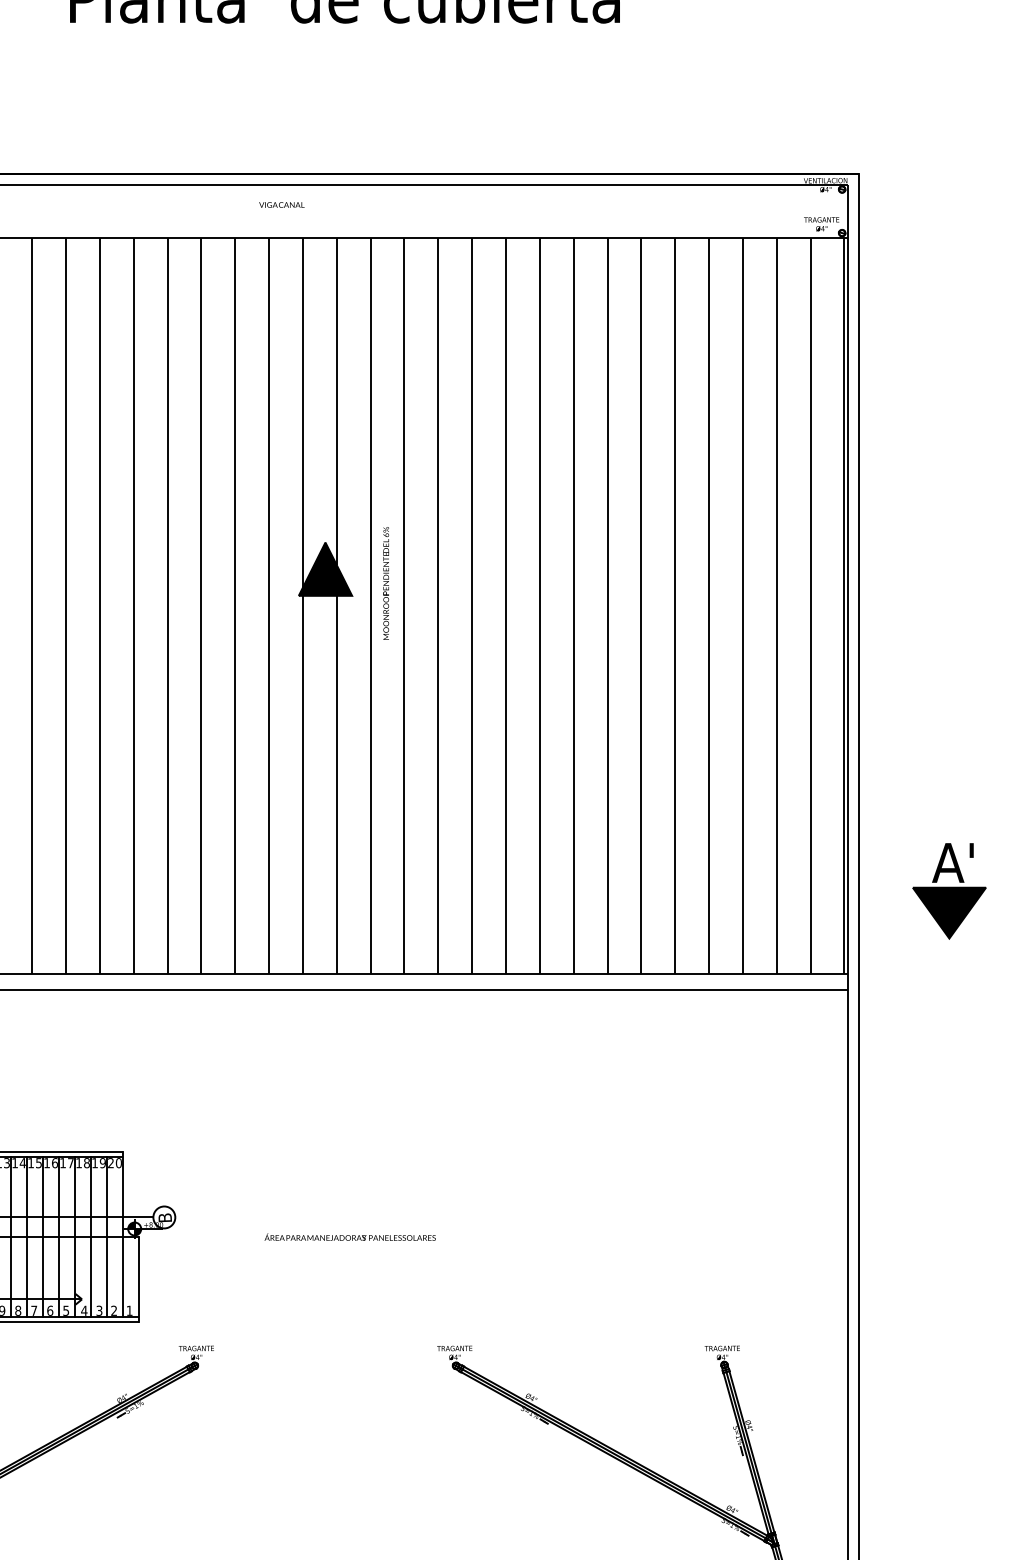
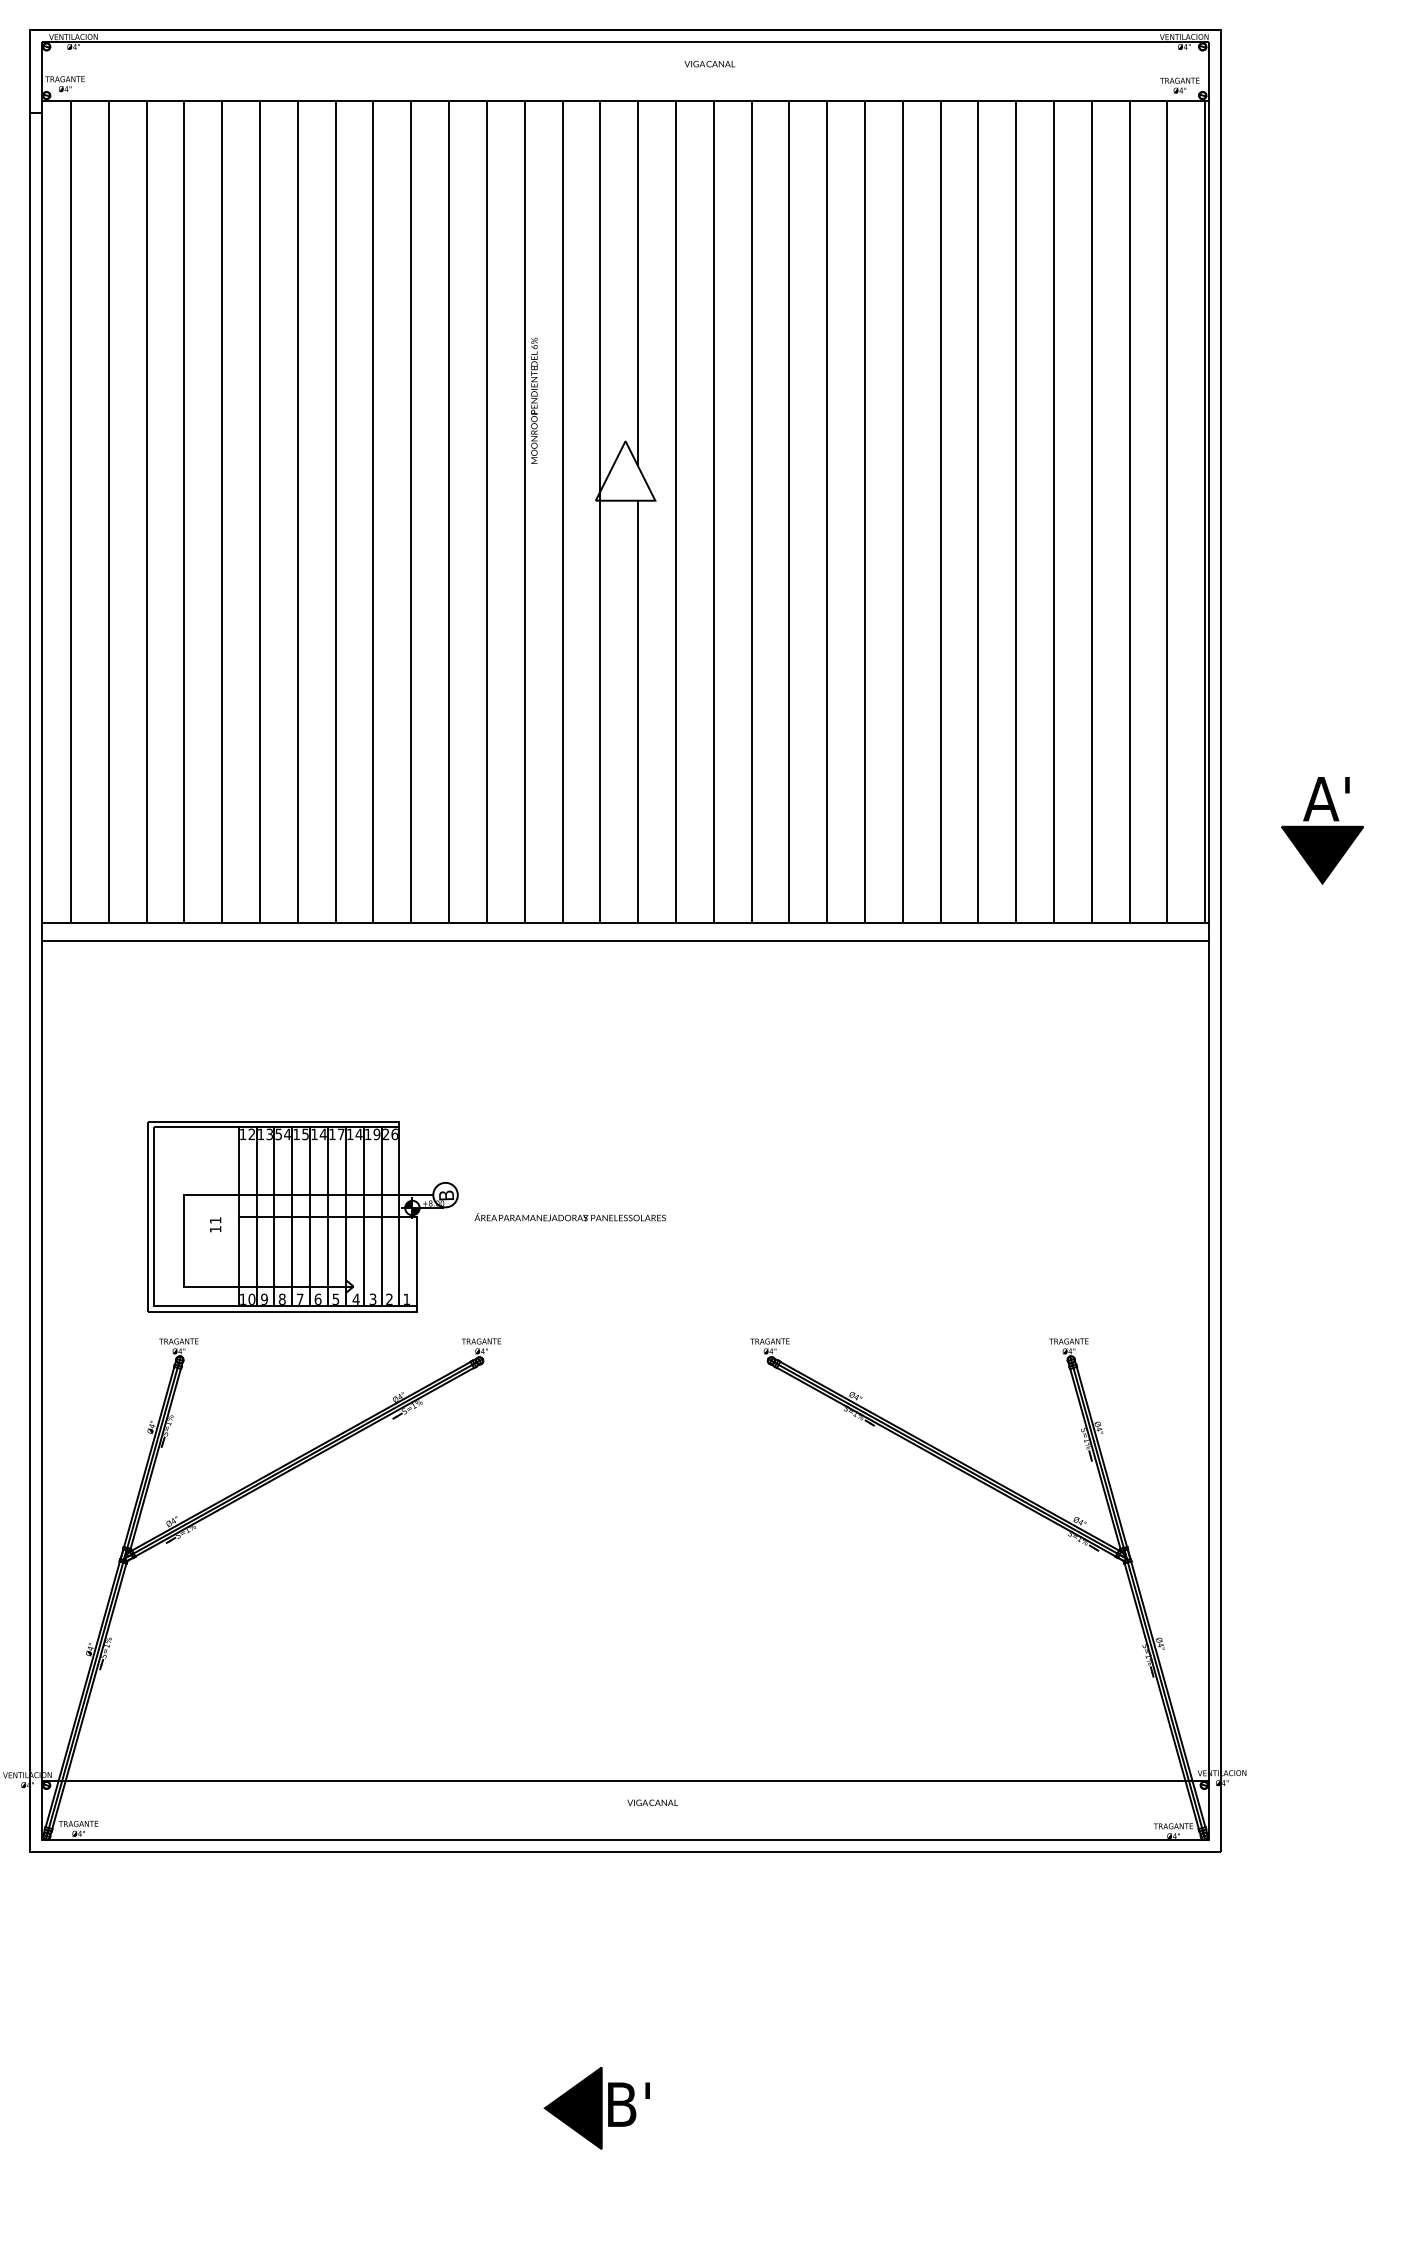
text: (281, 205) -> (709, 64), moved
fill: (325, 568) -> (625, 470), removed
text: (386, 583) -> (534, 400), moved
text: (118, 1162) -> (394, 1133), 20 -> 26
text: (14, 1163) -> (278, 1134), 14 -> 54
text: (54, 1163) -> (322, 1134), 16 -> 14
text: (86, 1163) -> (358, 1134), 18 -> 14
text: (349, 1237) -> (569, 1217), moved

